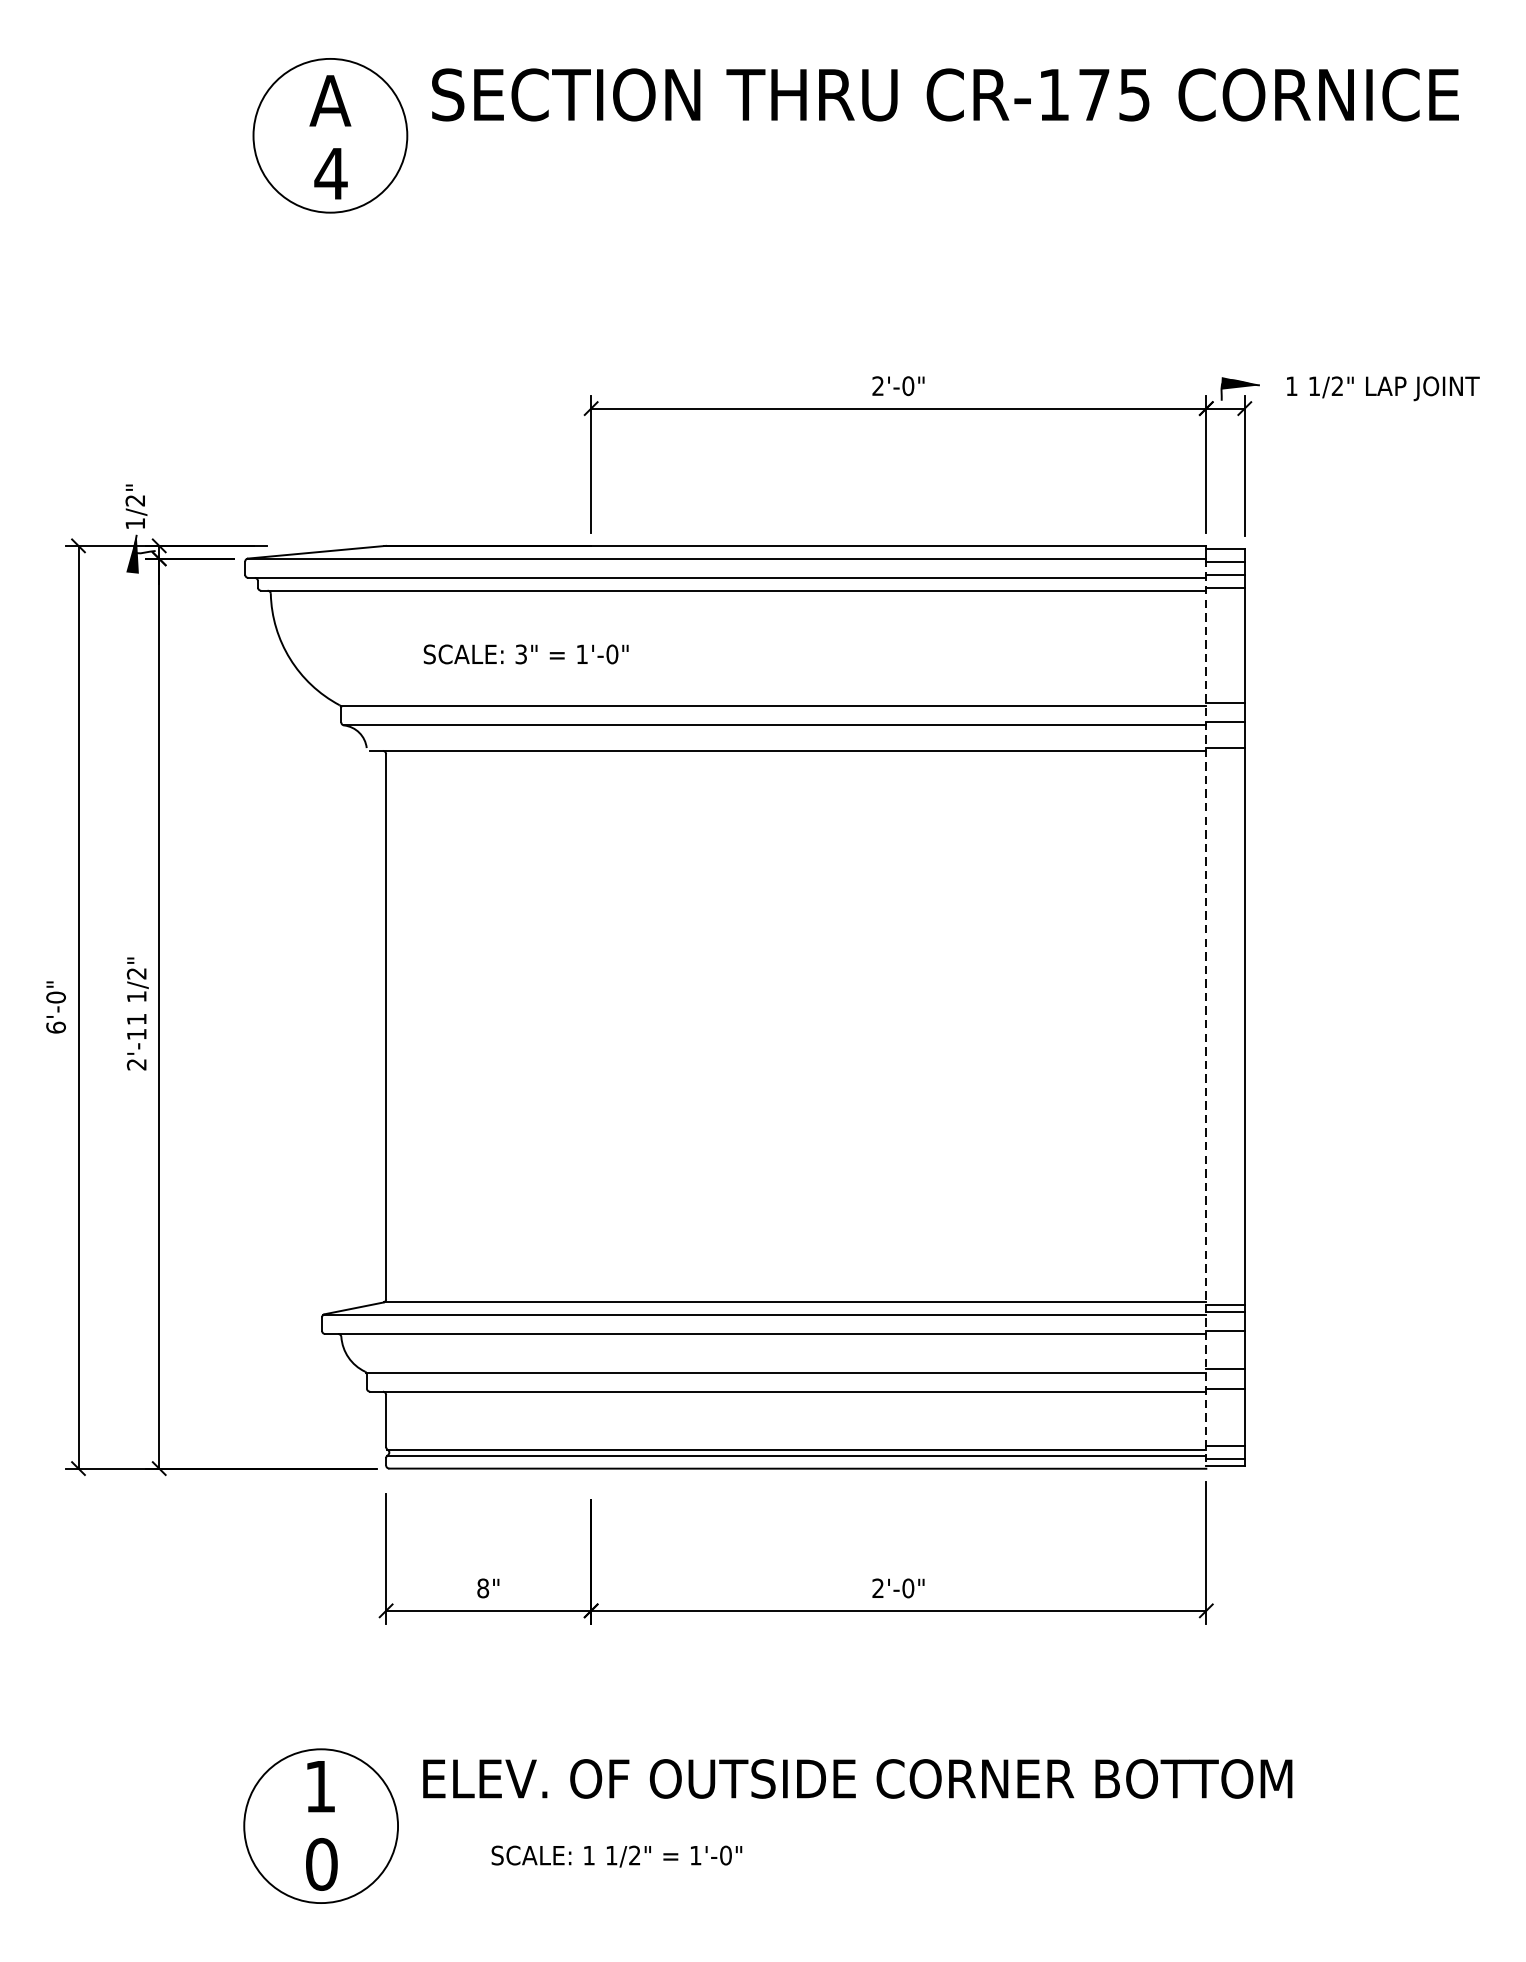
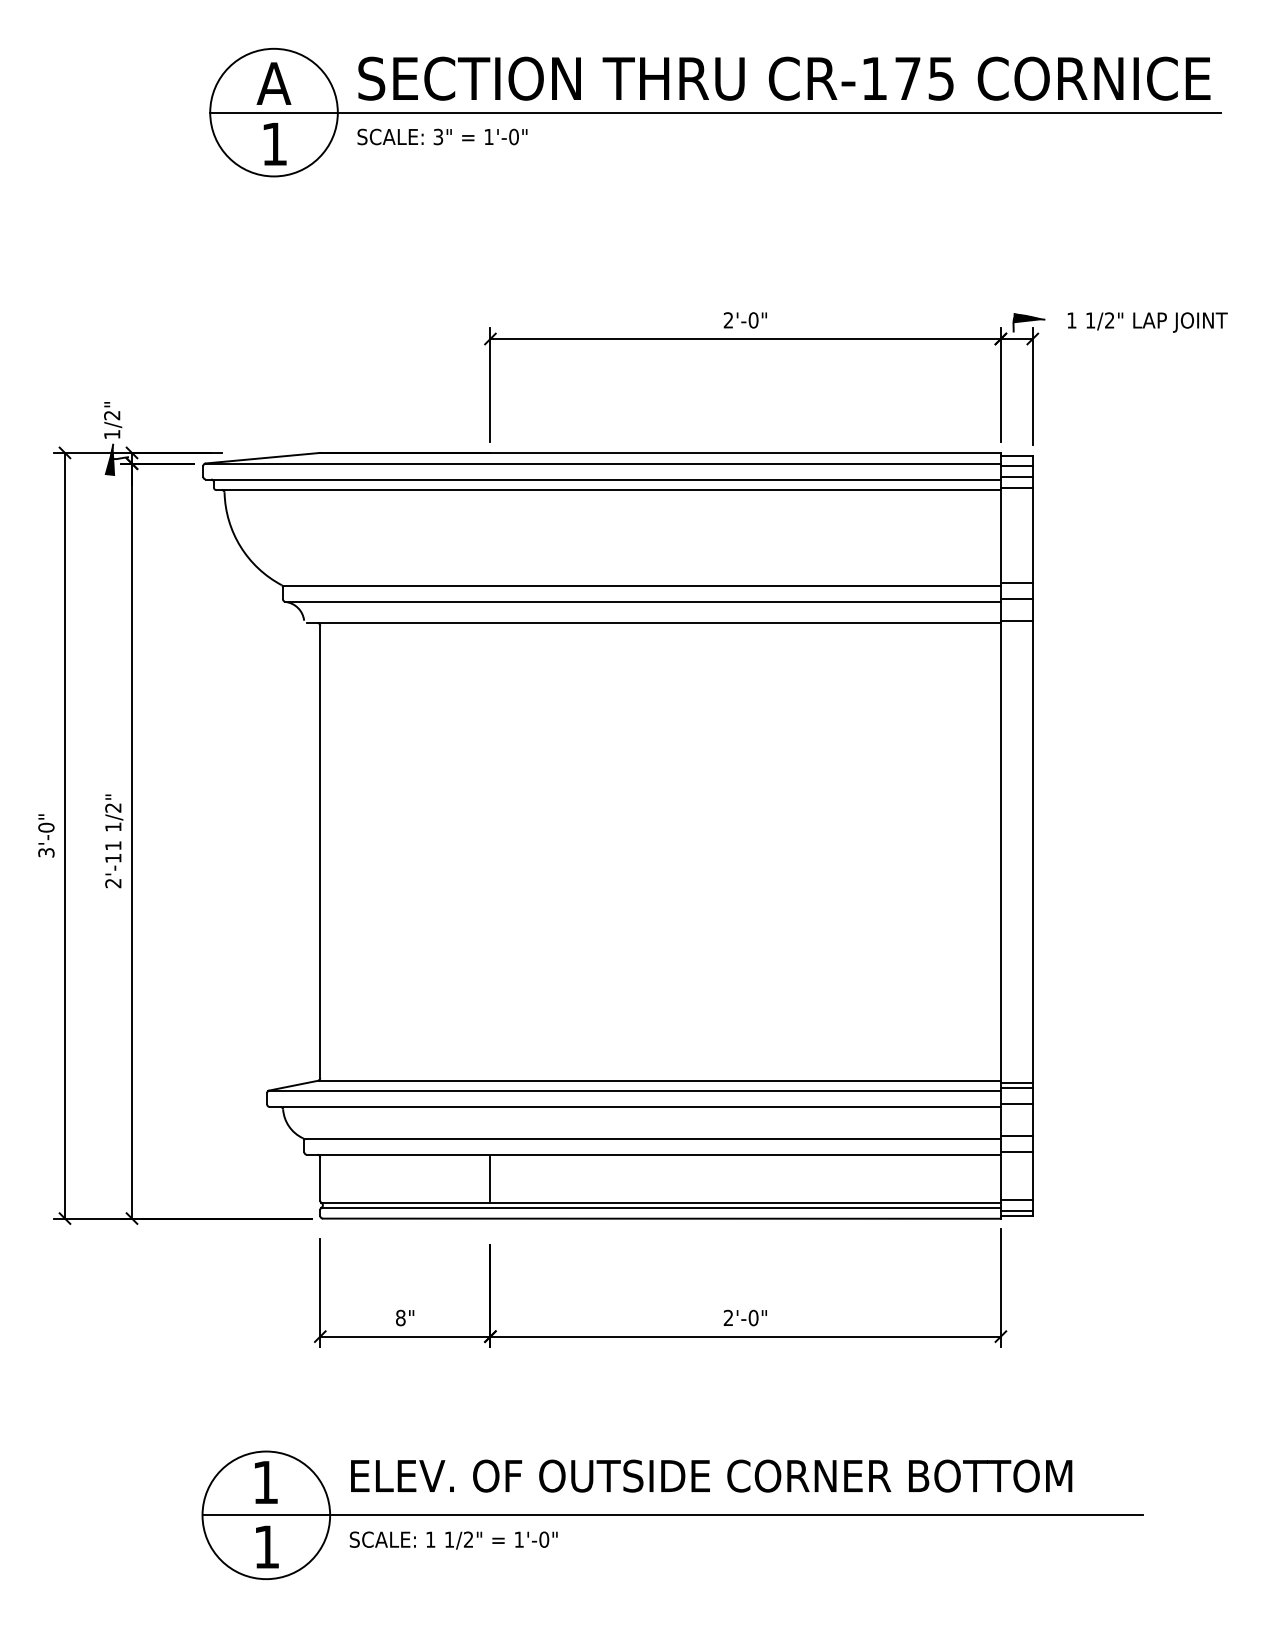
line: (862, 135) -> (715, 112), added
text: (330, 174) -> (274, 144), 4 -> 1
text: (526, 653) -> (442, 136), moved
line: (1205, 1014) -> (1000, 841), dashed -> solid
text: (56, 1027) -> (46, 852), 6'-0" -> 3'-0"
line: (591, 1420) -> (490, 1178), added
line: (810, 1826) -> (672, 1515), added
text: (616, 1856) -> (453, 1540), moved
text: (321, 1864) -> (266, 1547), 0 -> 1

